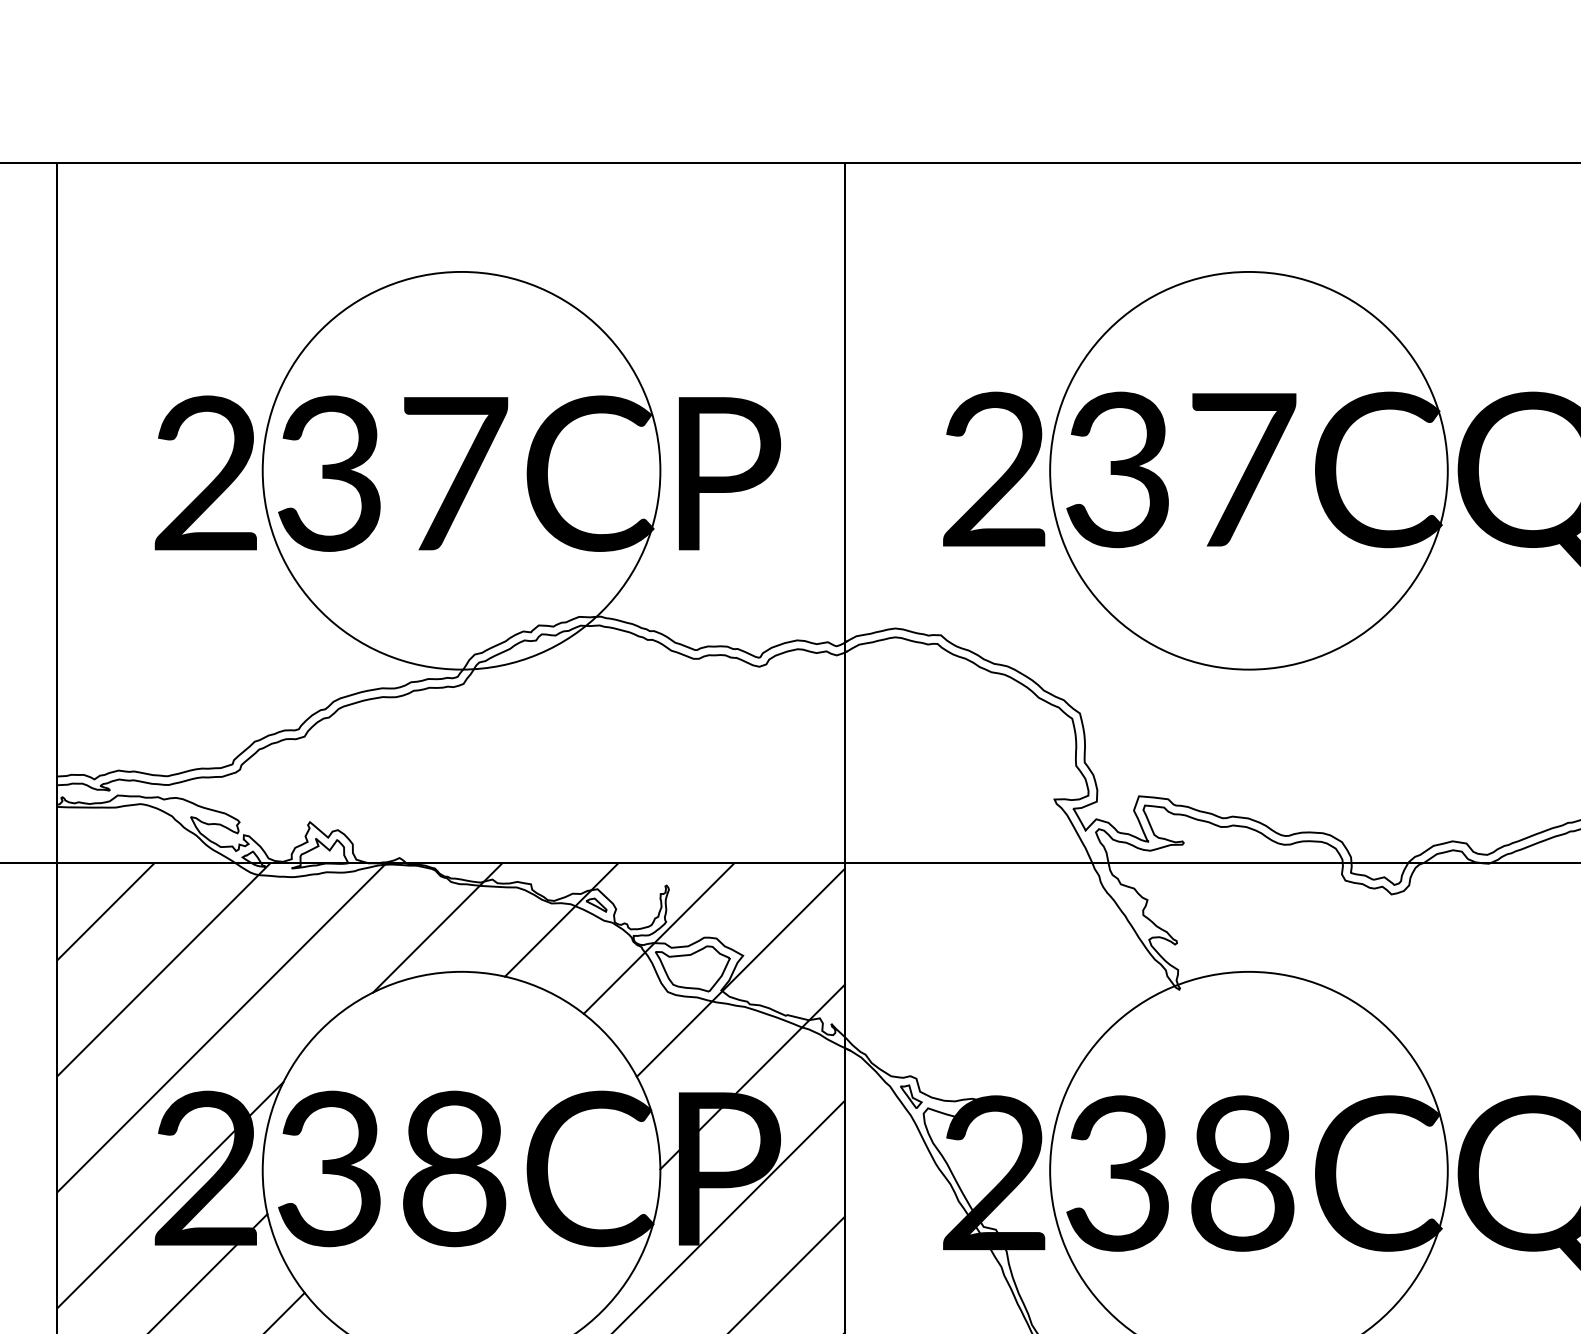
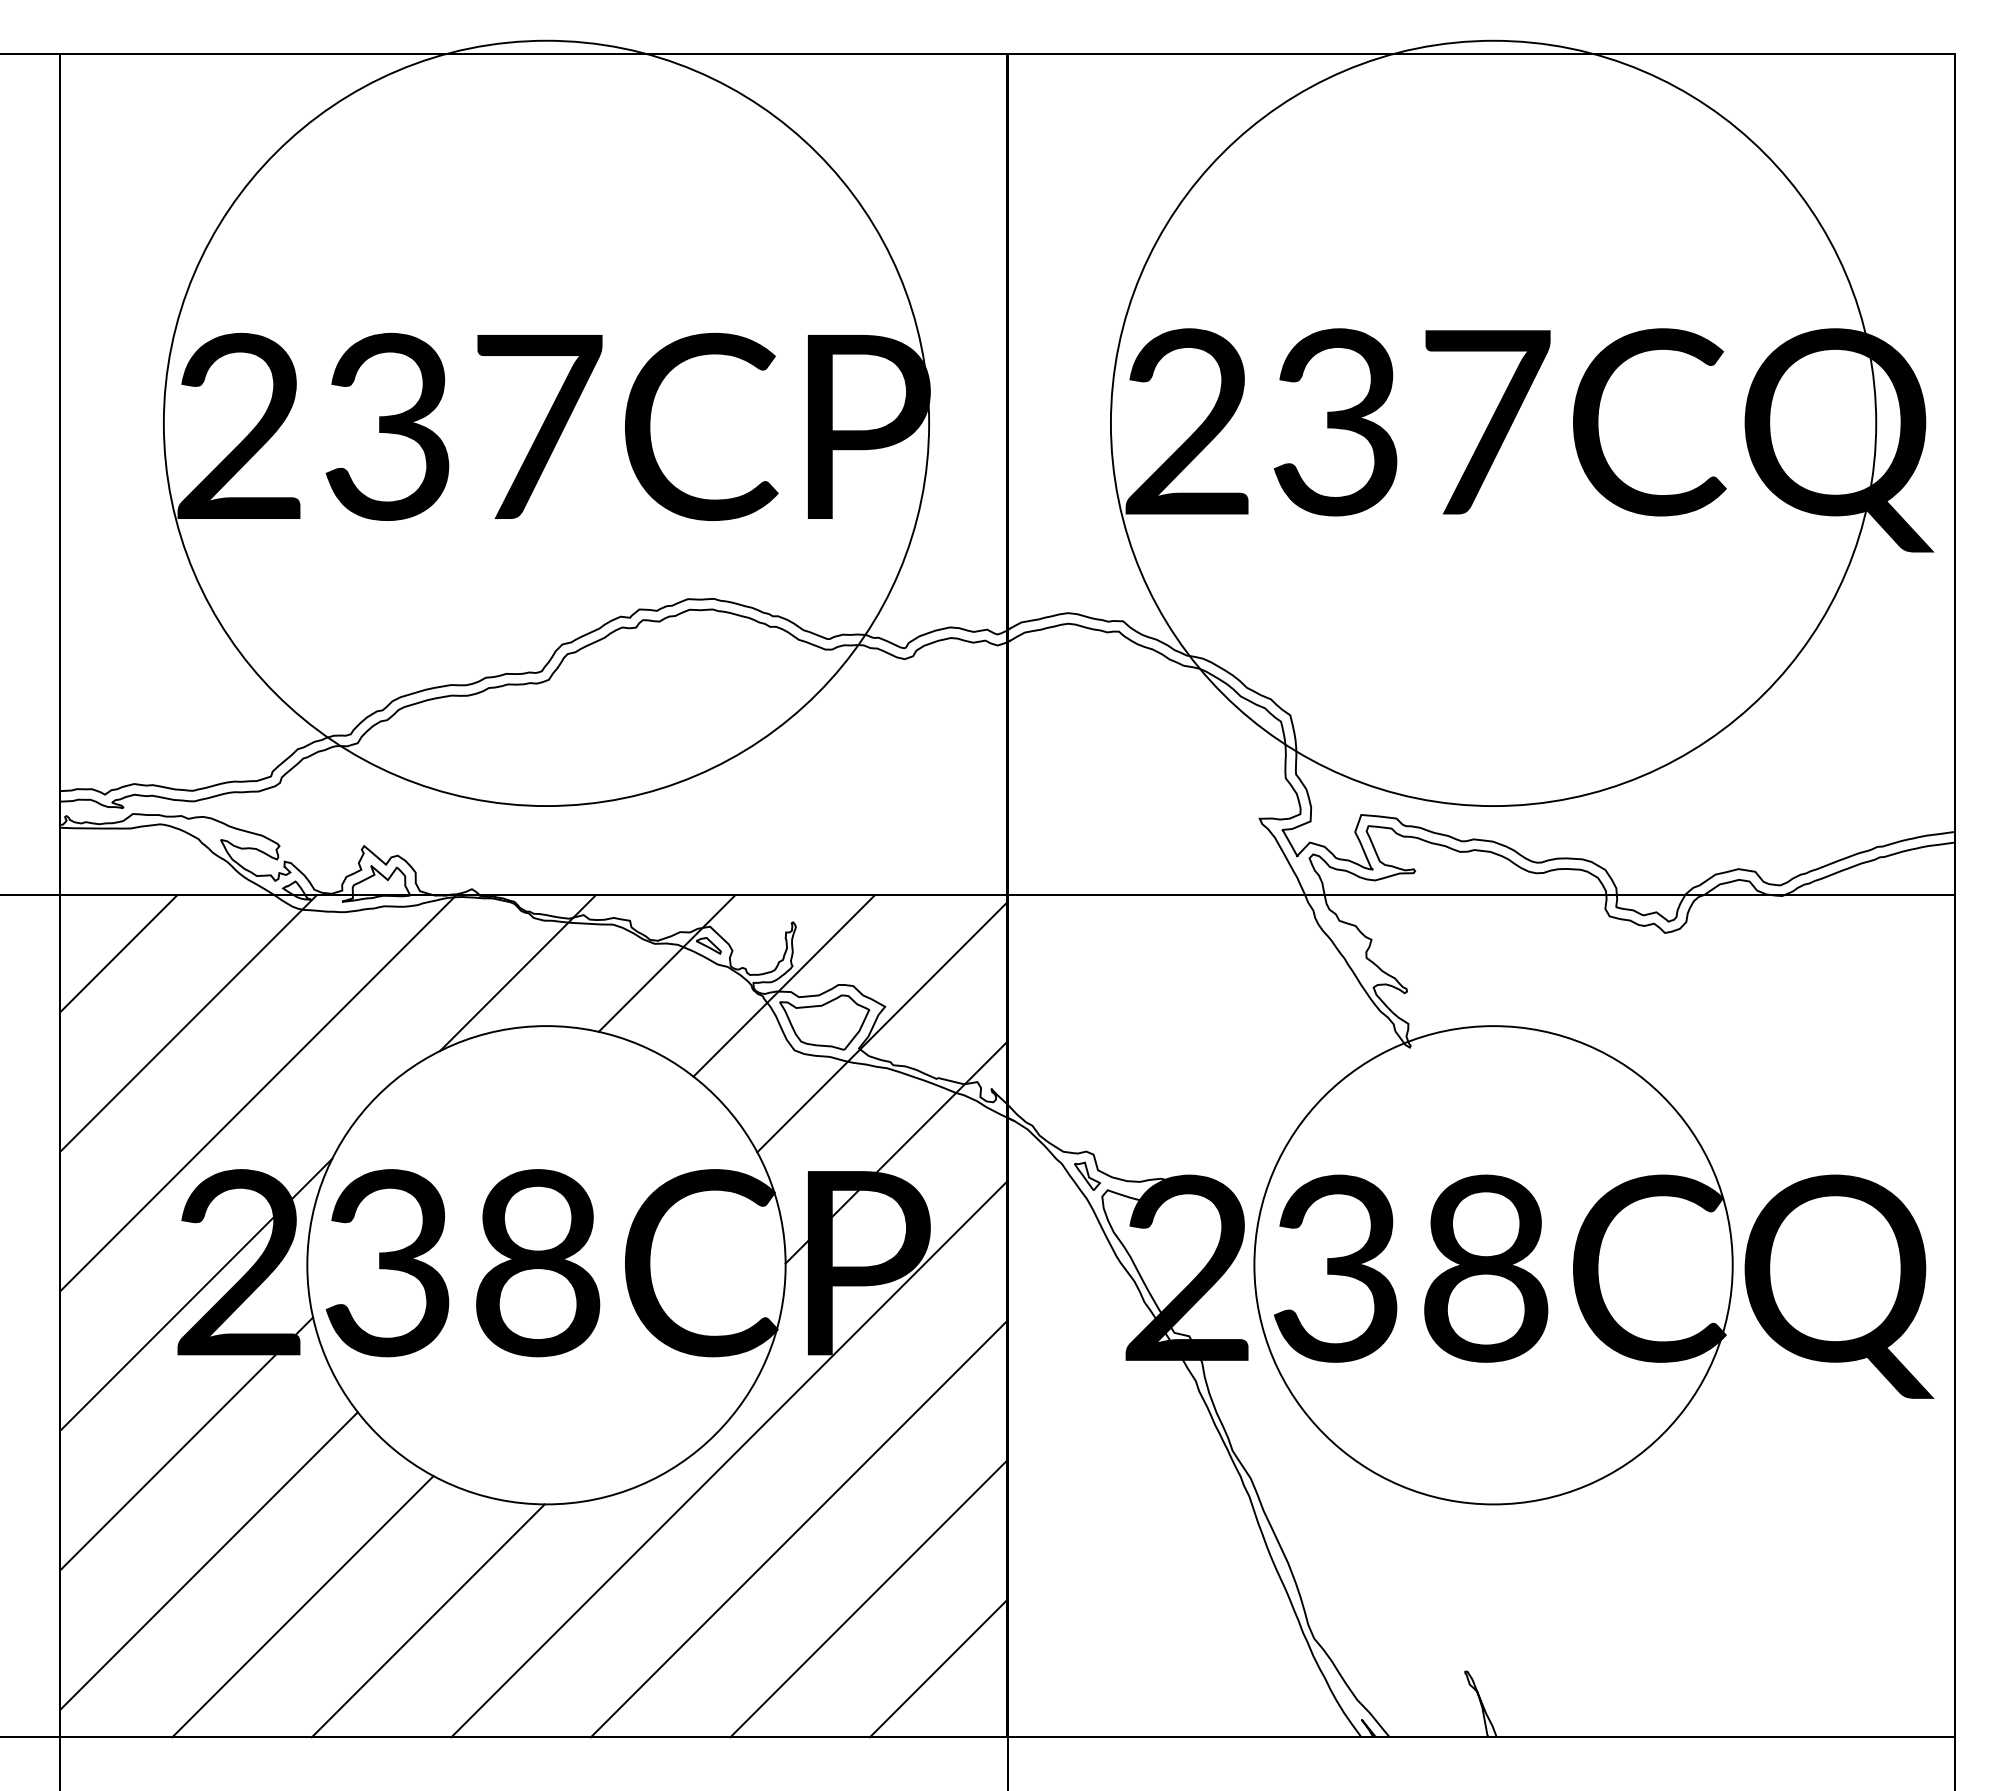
circle: (461, 470) -> (546, 423), size x1.6
circle: (1248, 470) -> (1493, 423), size x1.6

